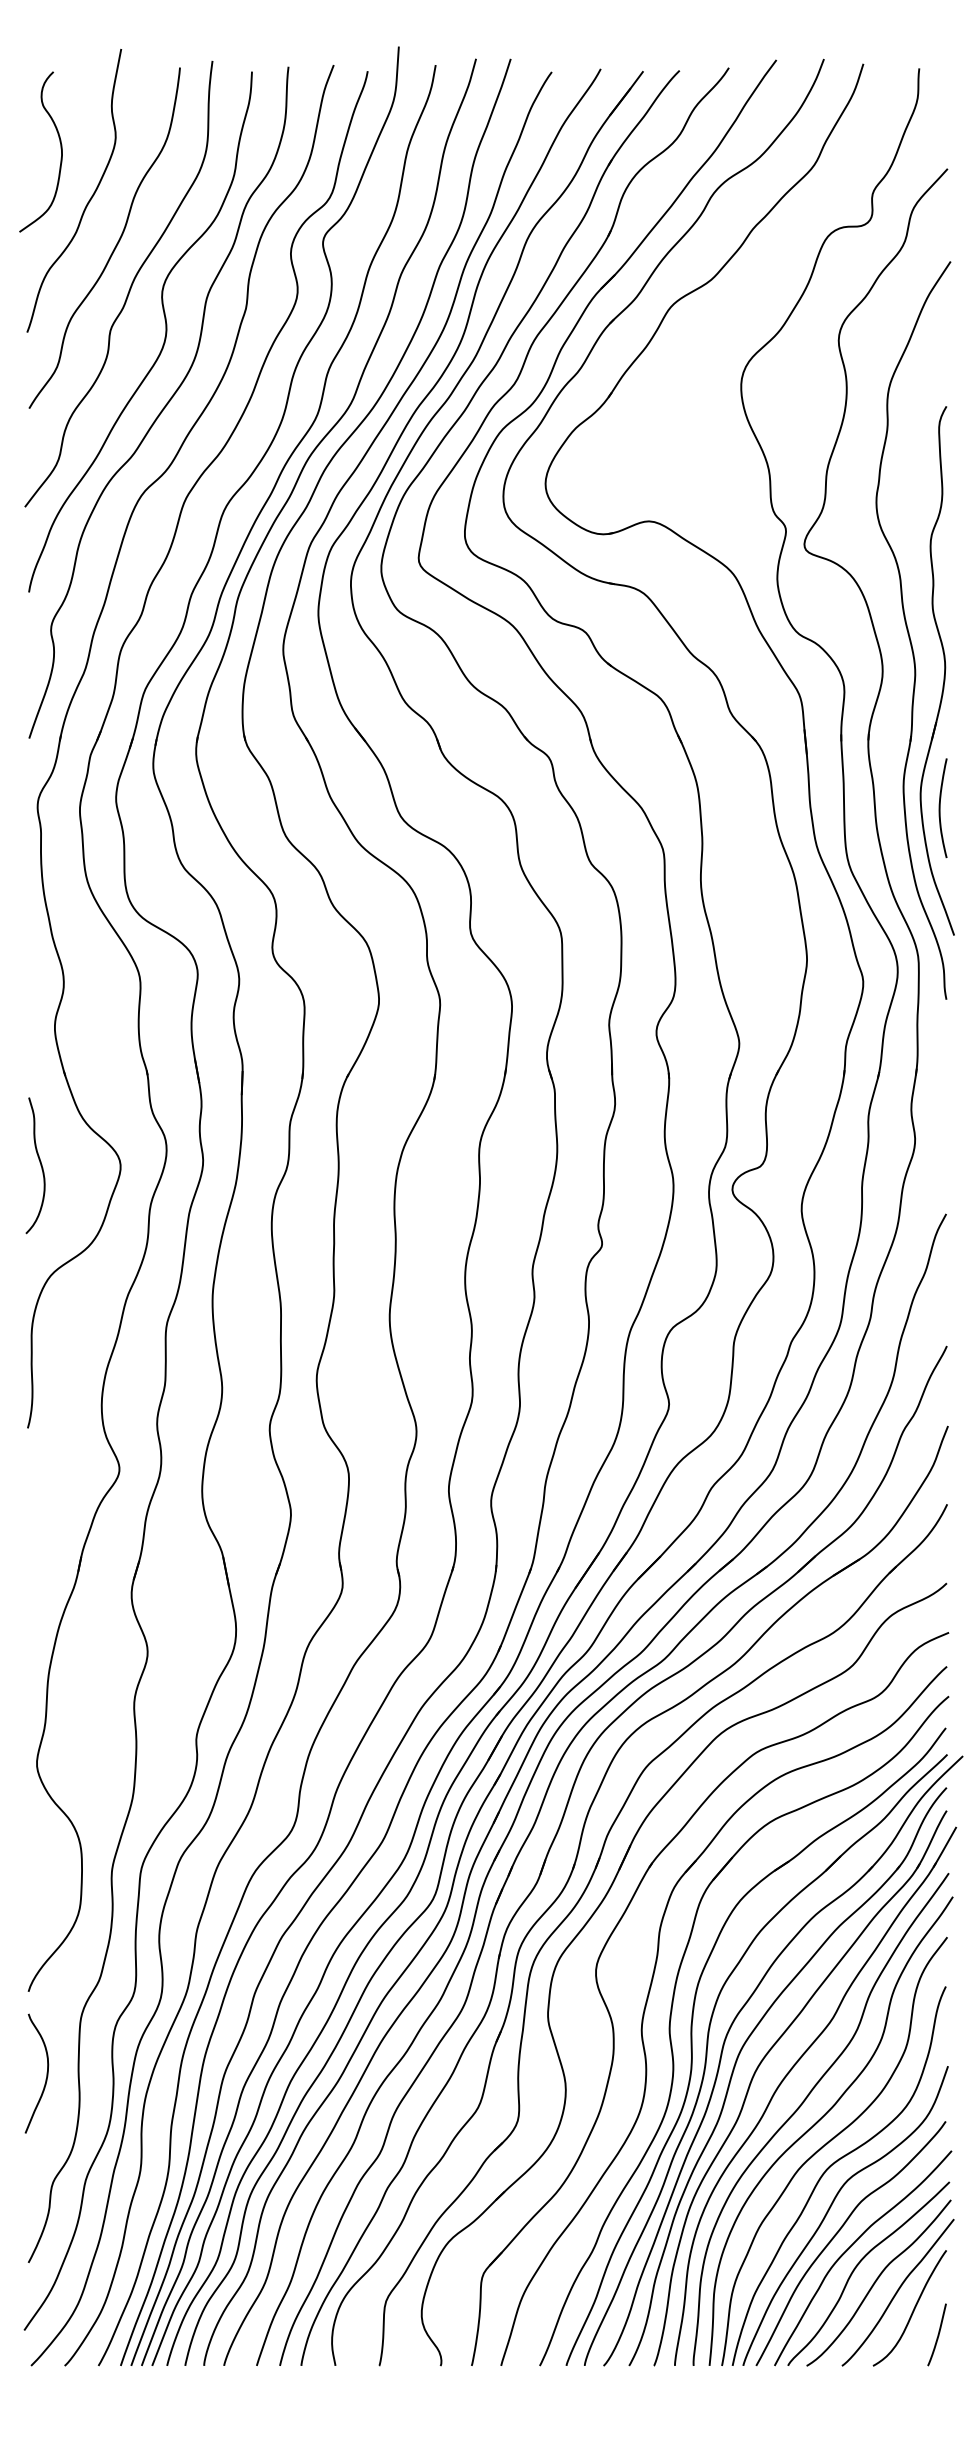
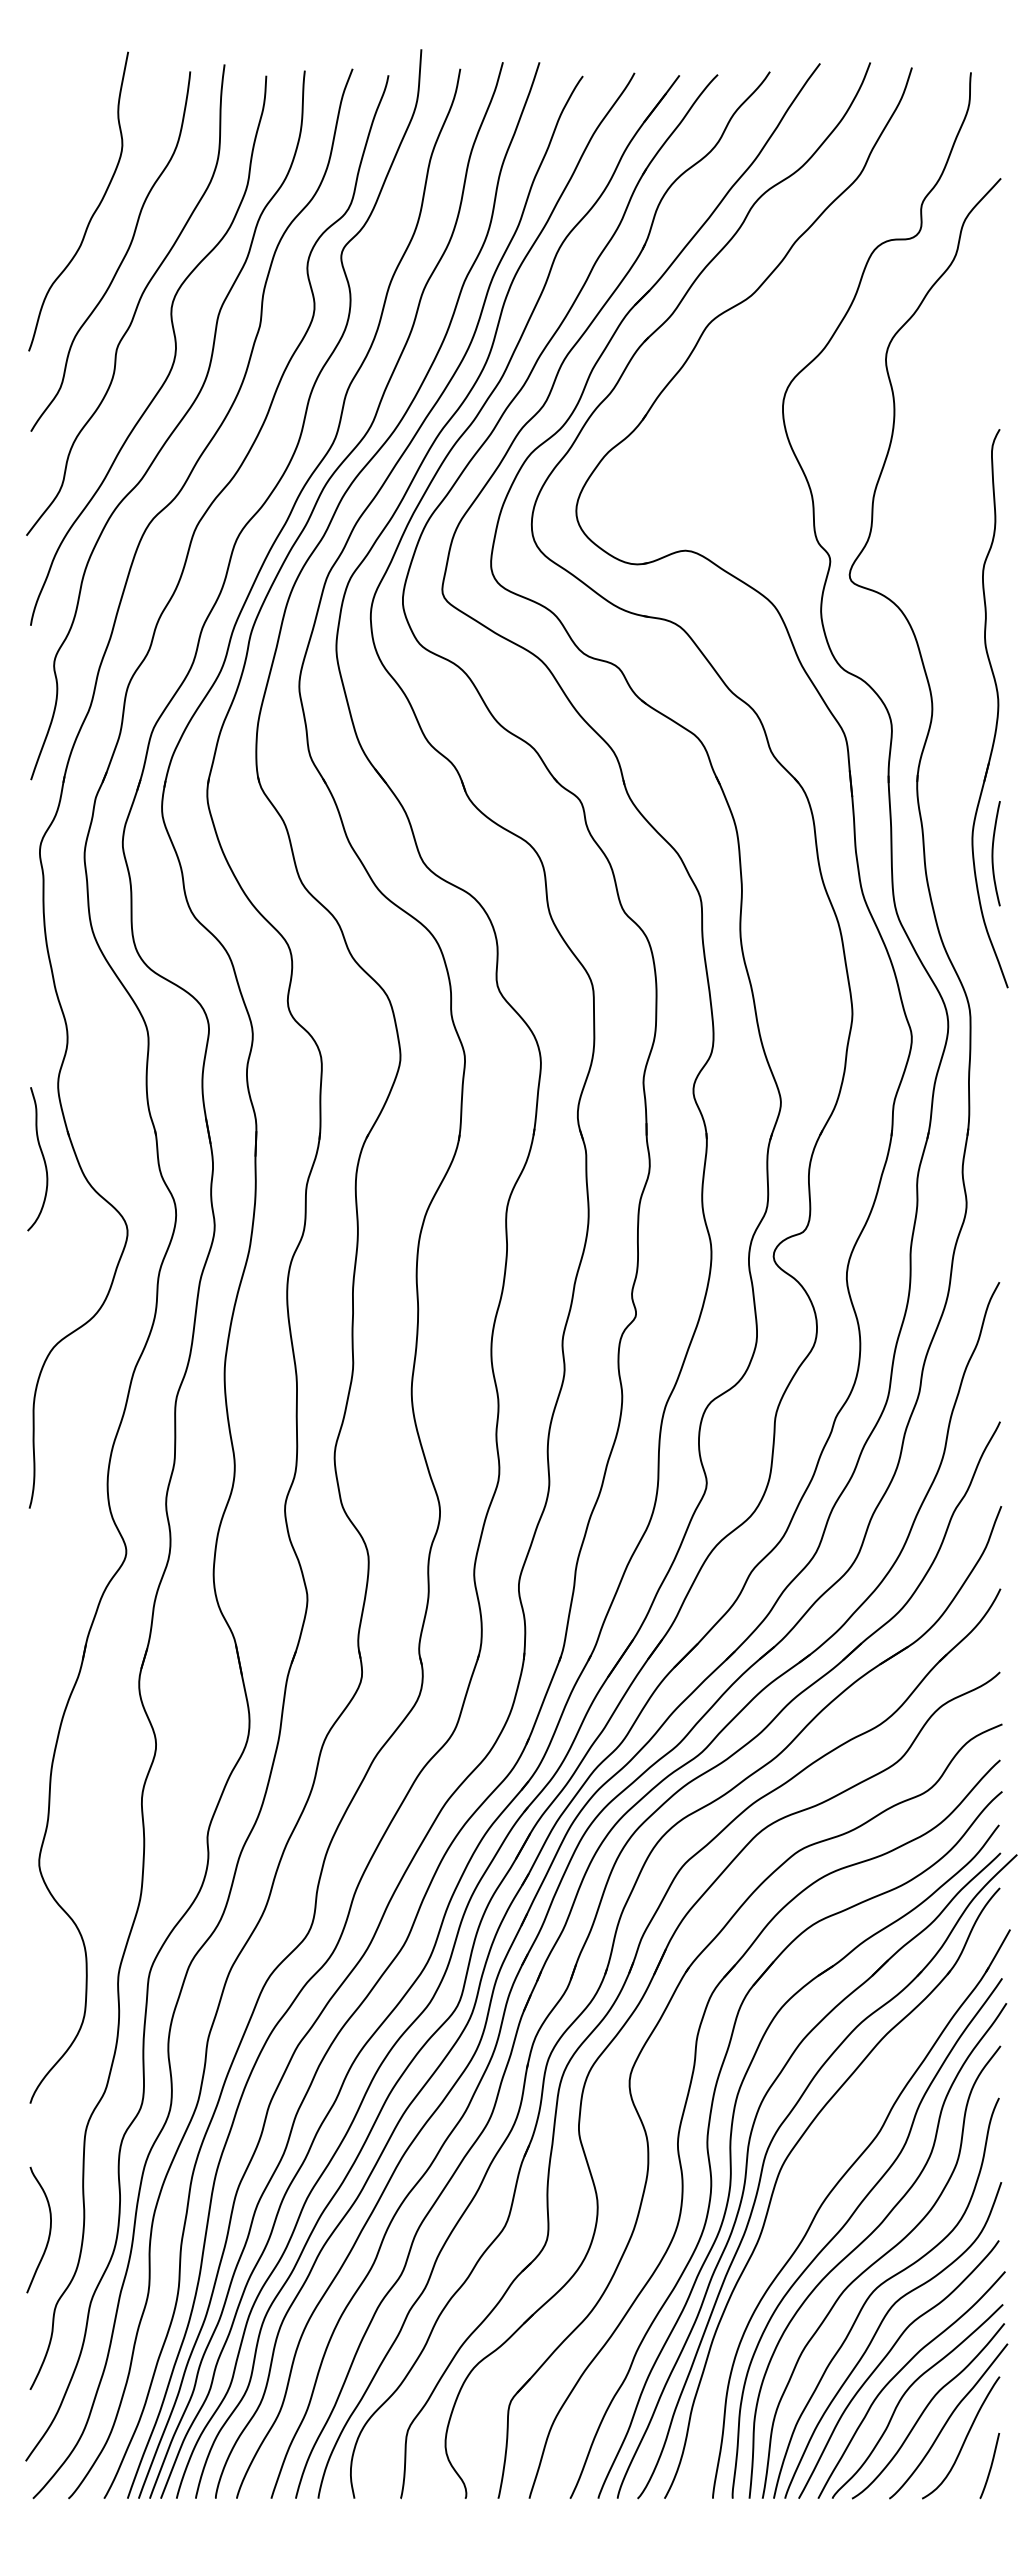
curve: (60, 151) -> (64, 160), removed
part: (913, 630) -> (964, 665), removed
curve: (40, 1164) -> (42, 1157), moved
part: (761, 2063) -> (804, 2179), removed
curve: (45, 2077) -> (48, 2234), moved

